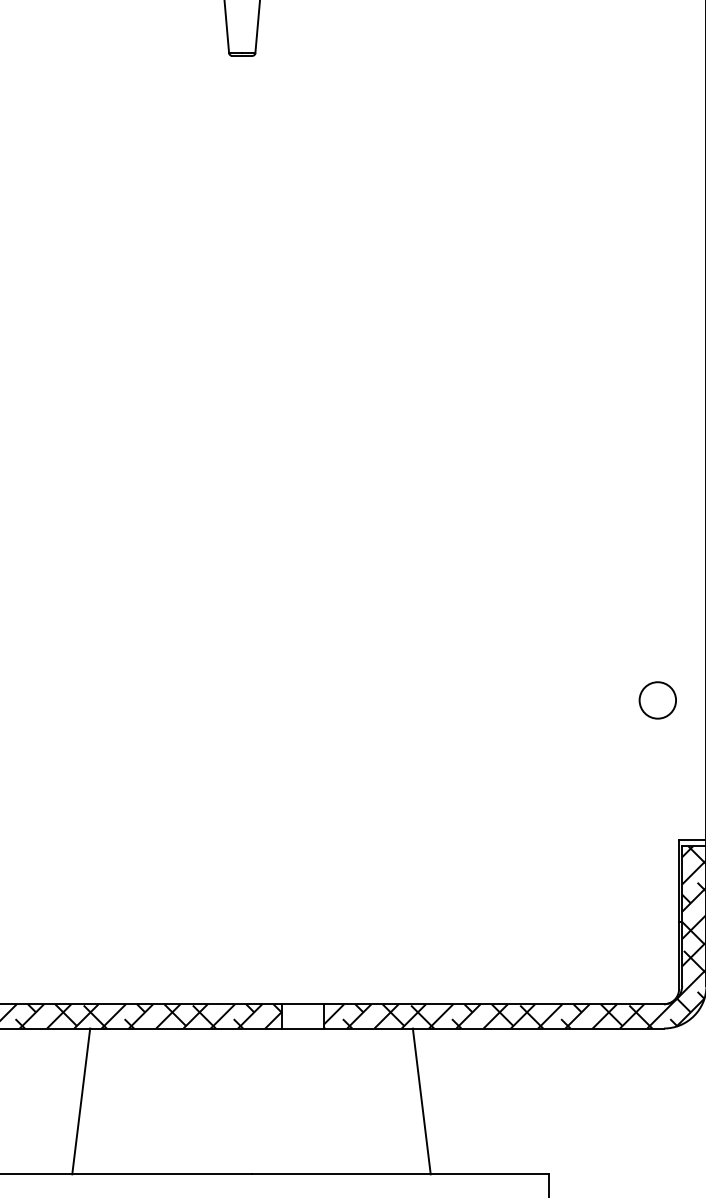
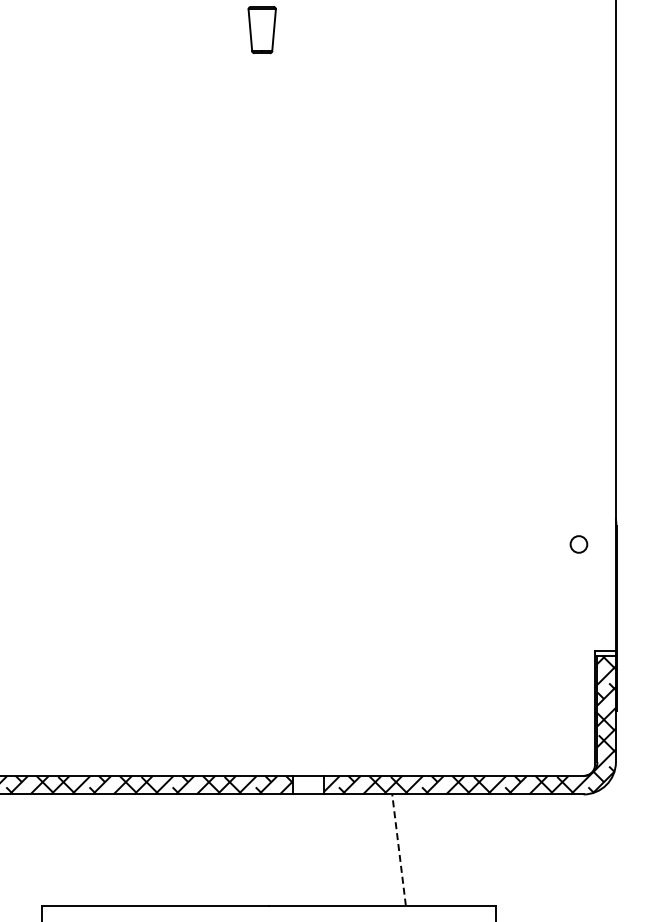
circle: (657, 700) -> (578, 544), size x0.6
line: (81, 1100) -> (139, 849), removed
line: (422, 1102) -> (399, 850), solid -> dashed

